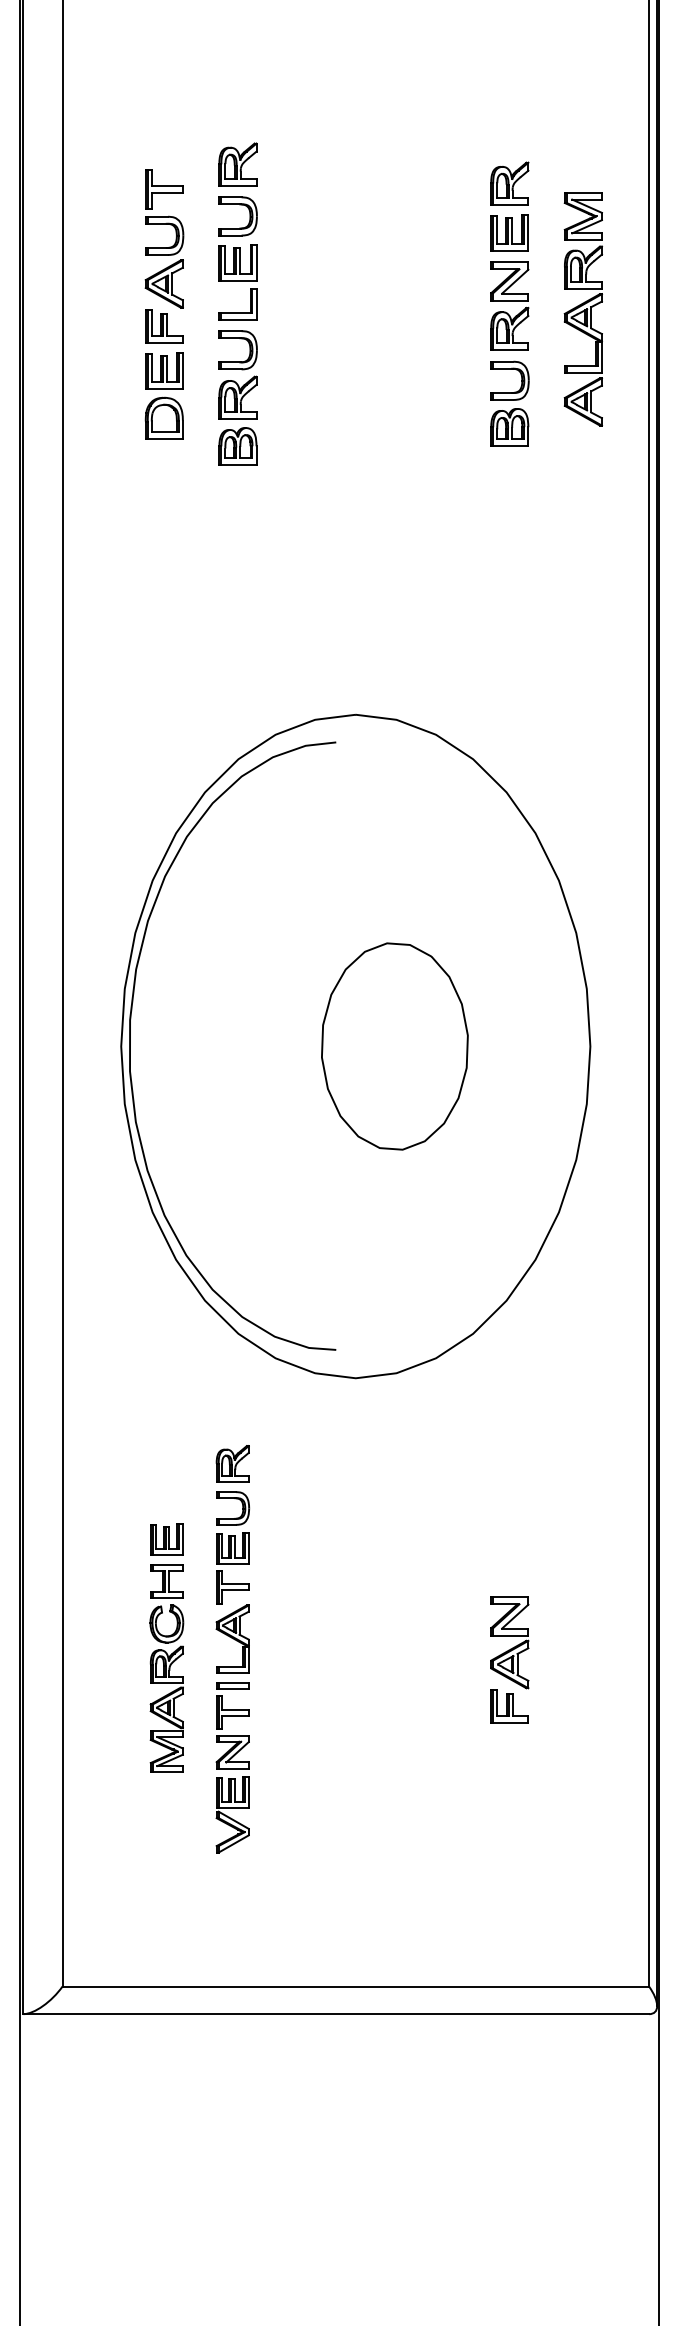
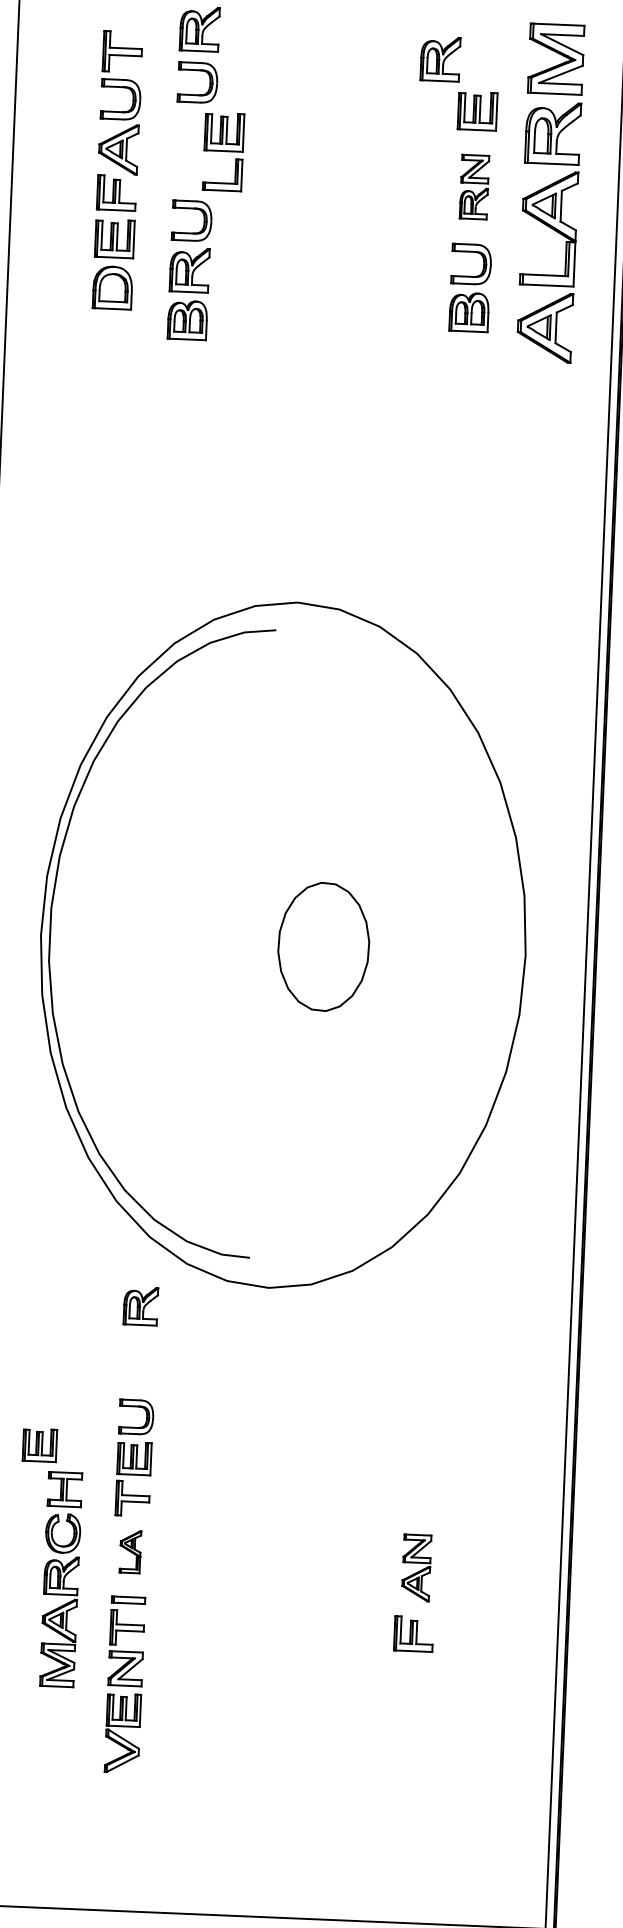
part: (509, 183) -> (440, 58), moved
part: (237, 282) -> (223, 152), moved
part: (509, 305) -> (474, 186), size x0.7
part: (582, 309) -> (549, 193), size x1.4
part: (394, 1046) -> (323, 946), size x0.6
part: (232, 1463) -> (140, 1305), moved
part: (166, 1539) -> (39, 1445), moved
part: (232, 1638) -> (130, 1551), size x0.6
part: (509, 1642) -> (416, 1567), size x0.7

